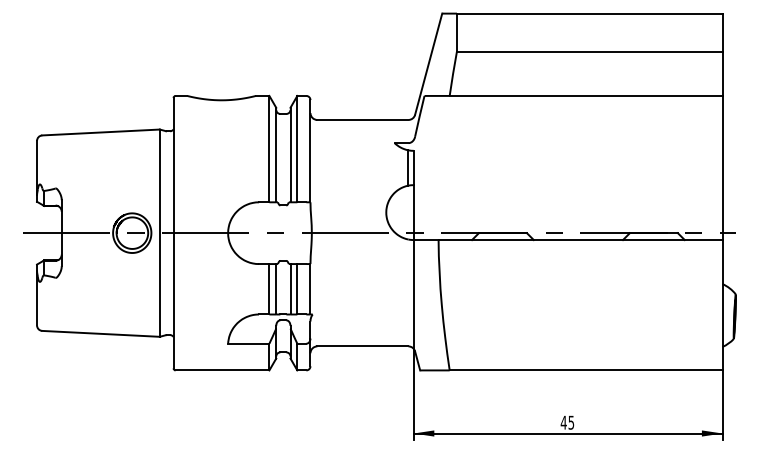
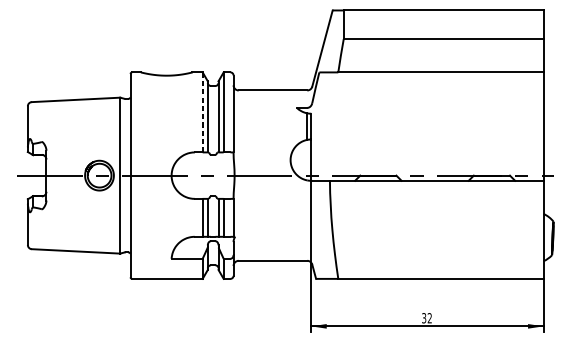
line: (269, 148) -> (202, 111), solid -> dashed
text: (567, 422) -> (426, 318), 45 -> 32

